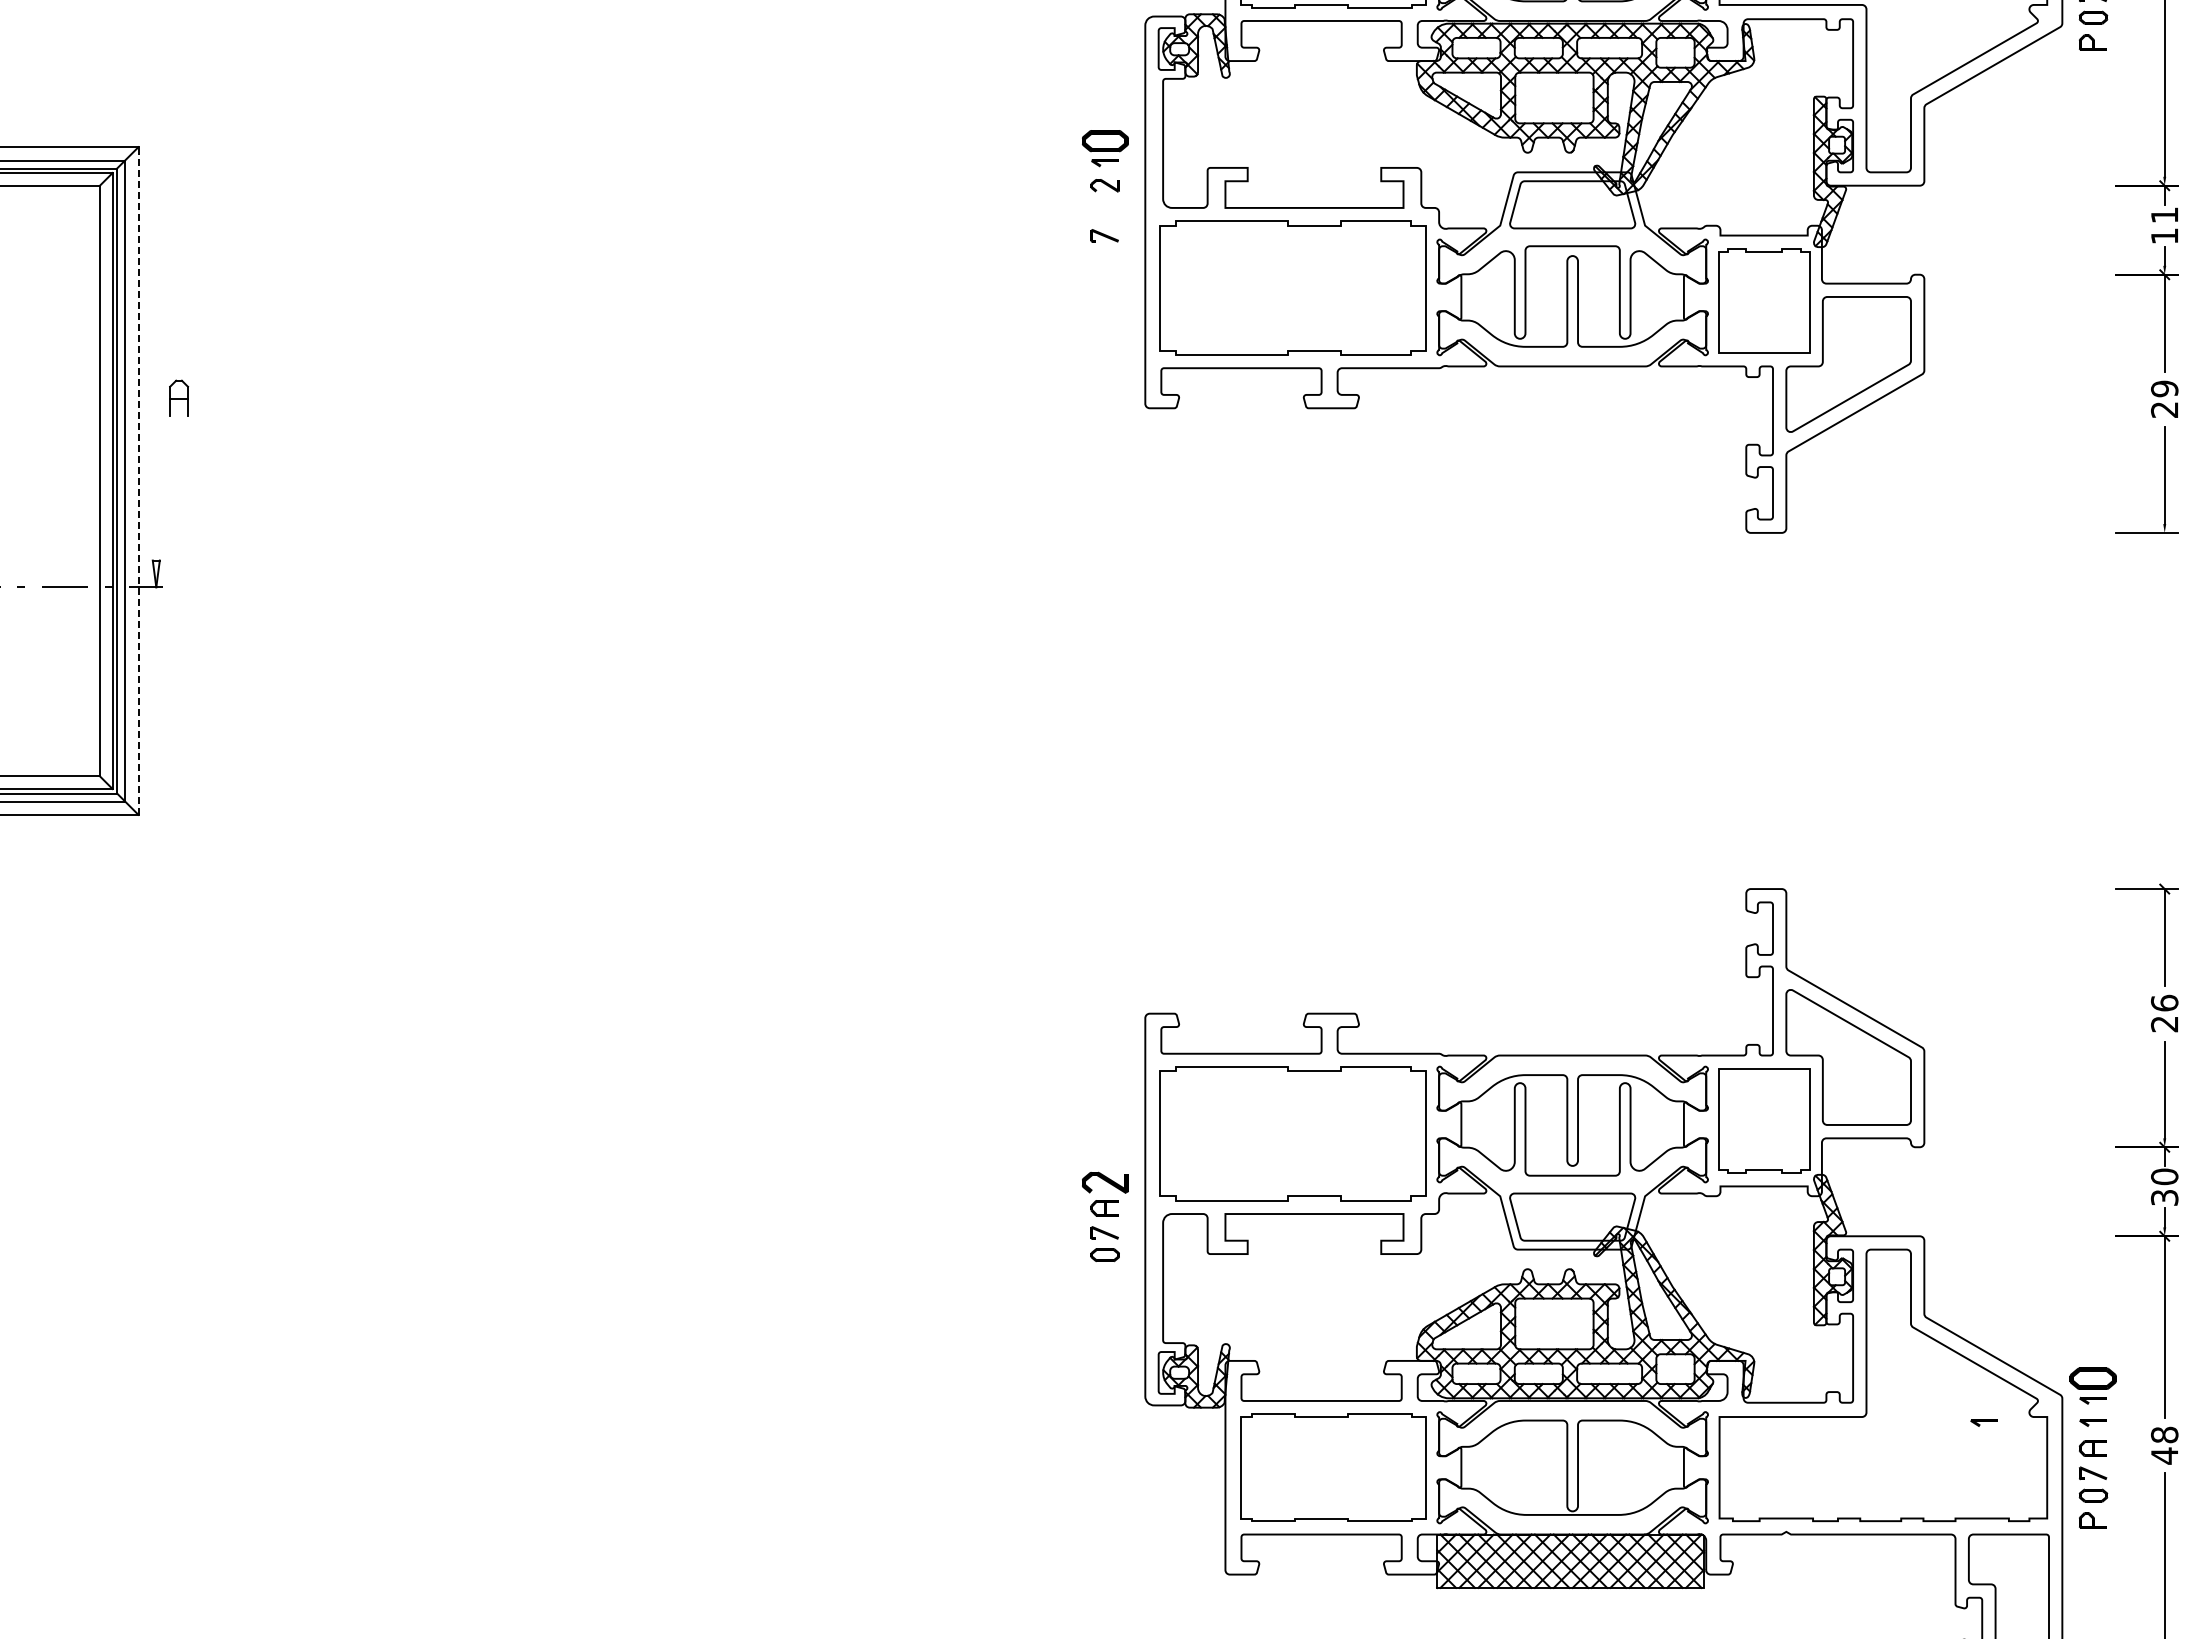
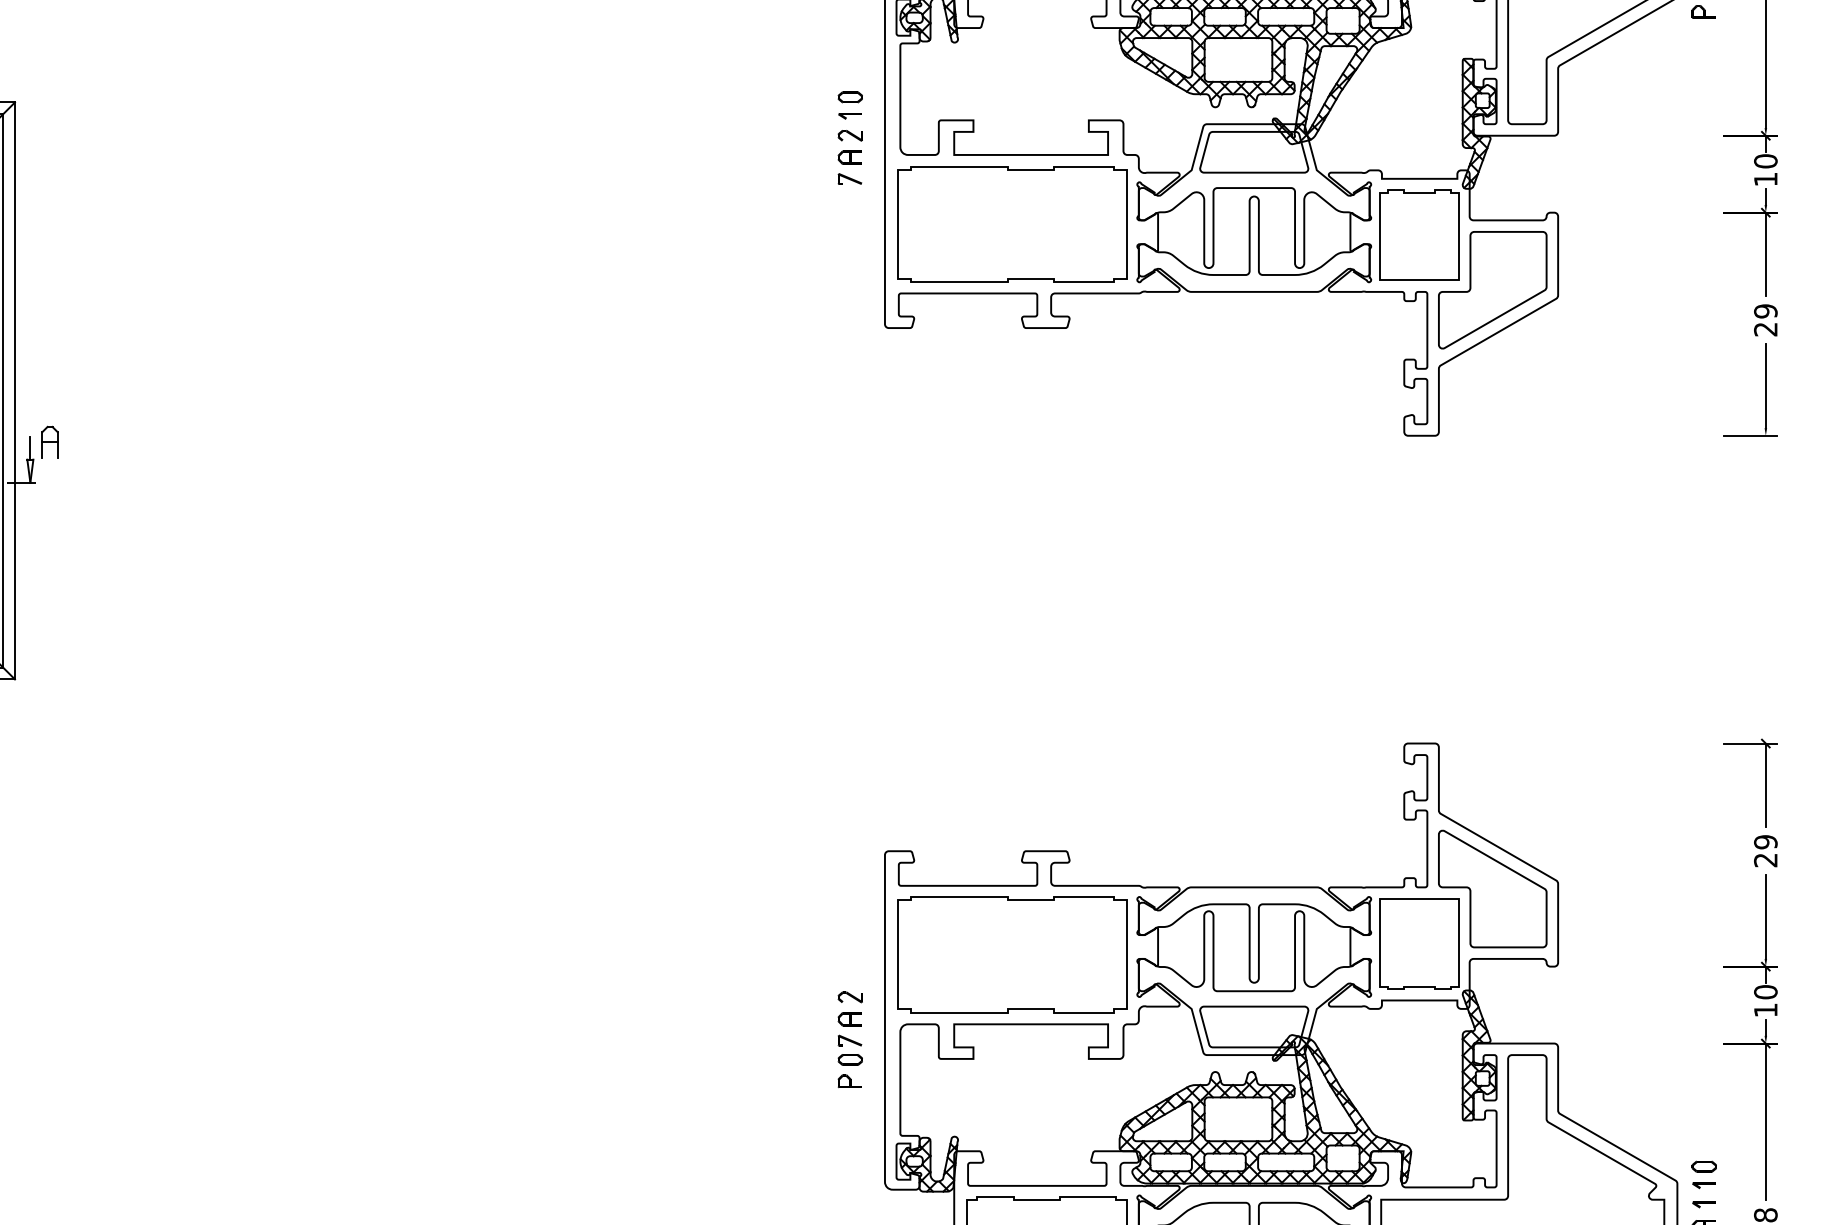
part: (1104, 141) -> (849, 97), size x0.62
part: (1104, 210) -> (849, 157), added
text: (2164, 215) -> (1765, 161), 11 -> 10
part: (179, 397) -> (50, 441), moved
line: (138, 481) -> (14, 391), dashed -> solid
line: (156, 546) -> (30, 447), added
text: (2164, 1002) -> (1765, 841), 26 -> 29
part: (1104, 1182) -> (849, 997), size x0.62
text: (2164, 1197) -> (1765, 1010), 30 -> 10
part: (1104, 1279) -> (849, 1080), added
part: (2093, 1378) -> (1704, 1166), size x0.62
part: (1983, 1422) -> (1609, 1204), removed

